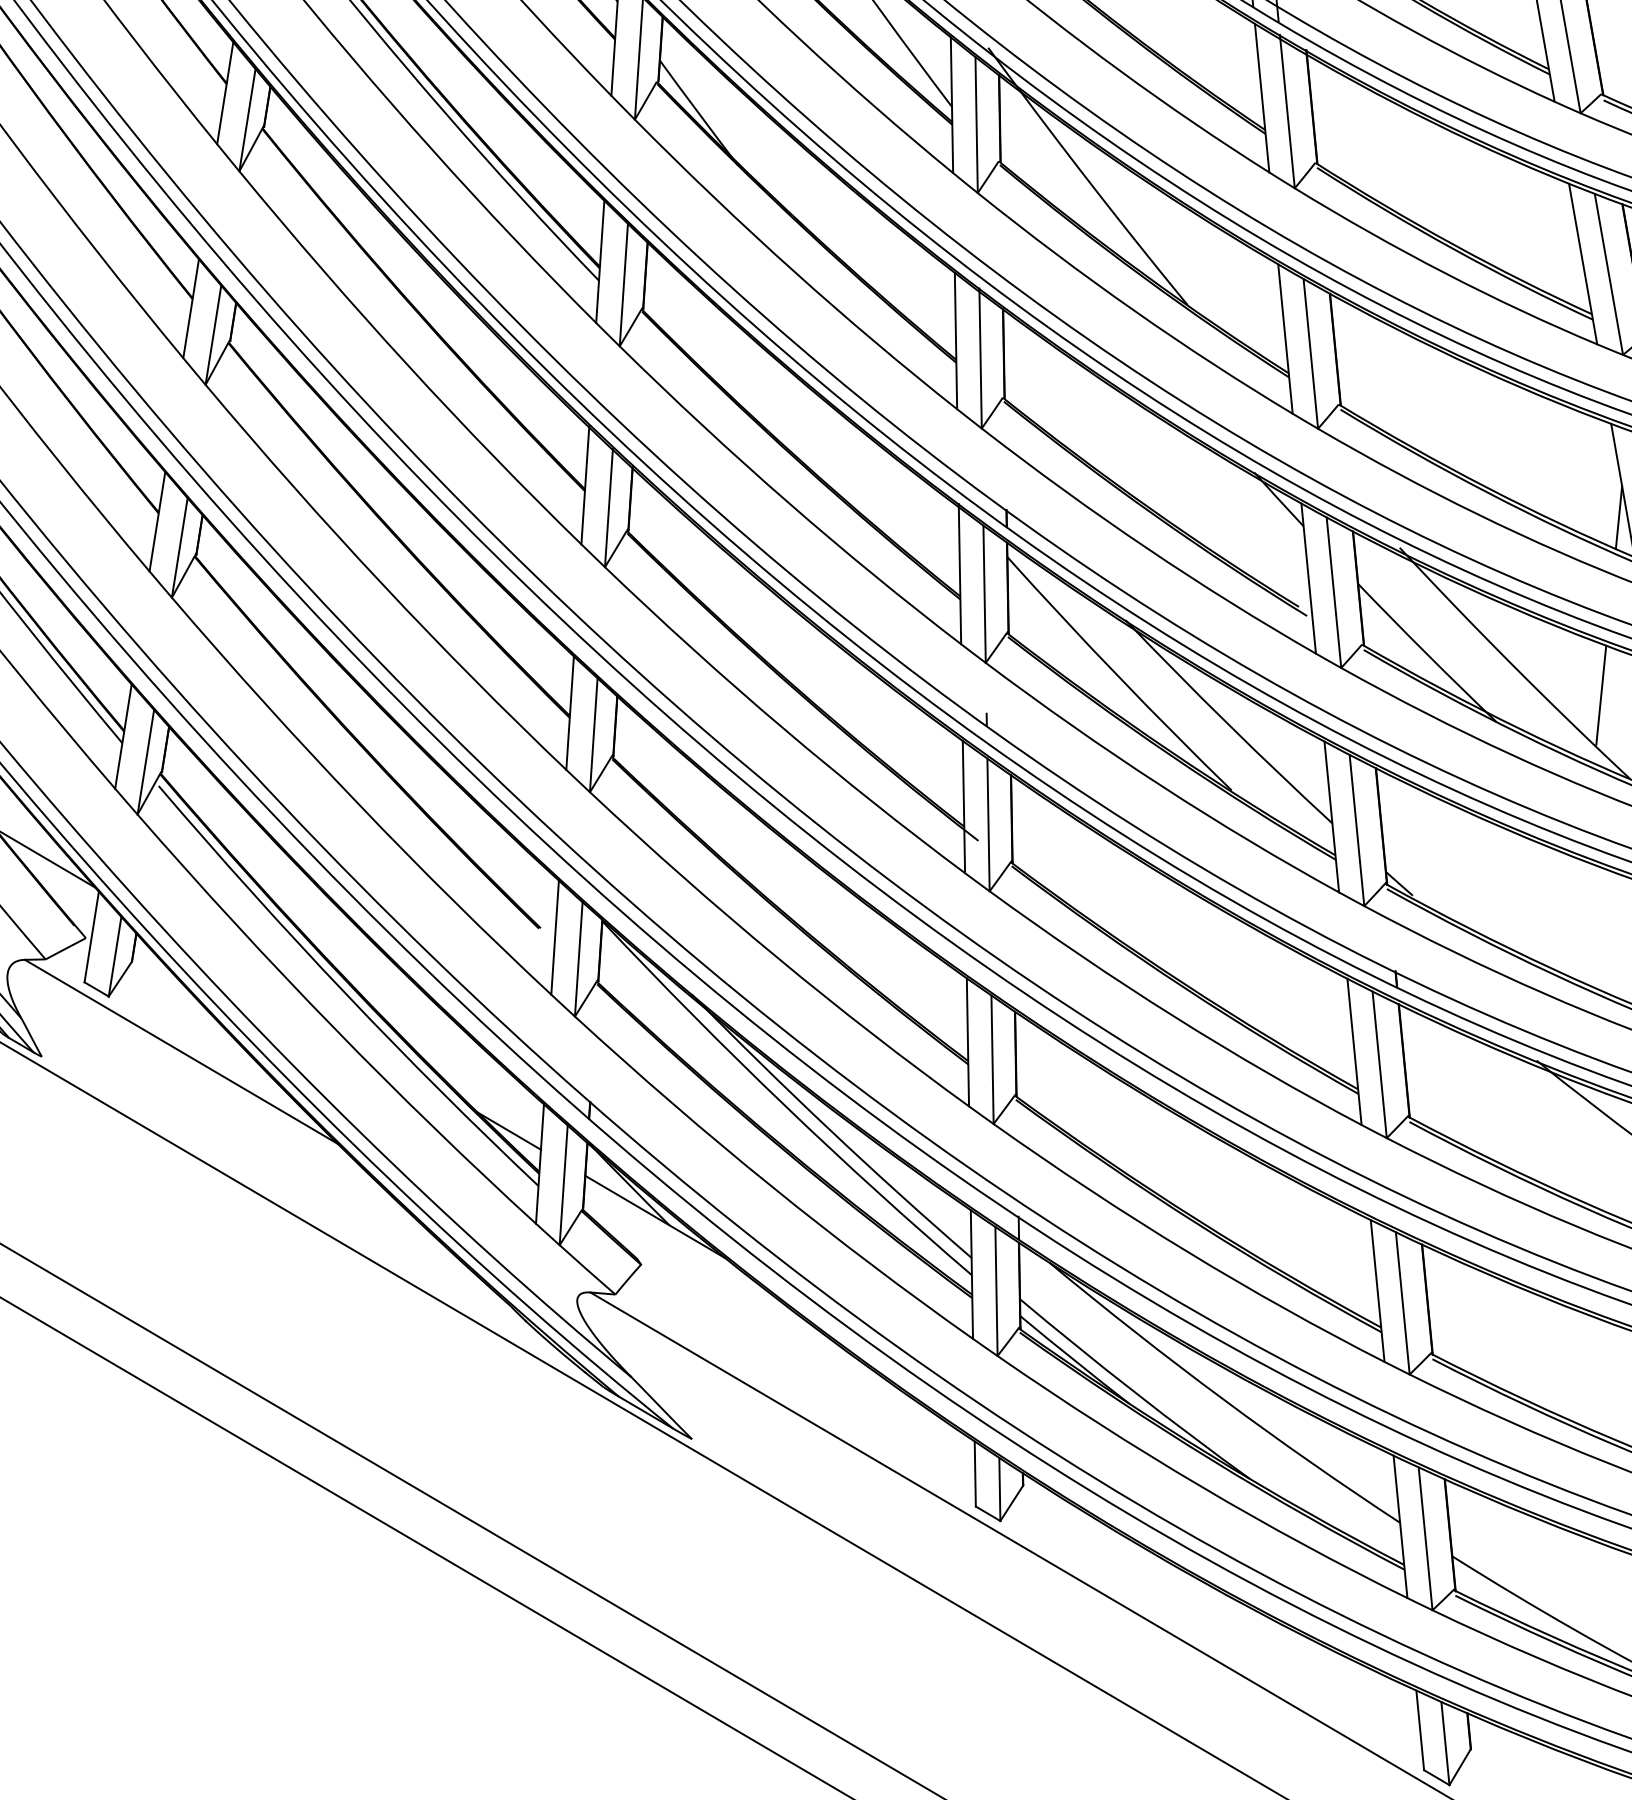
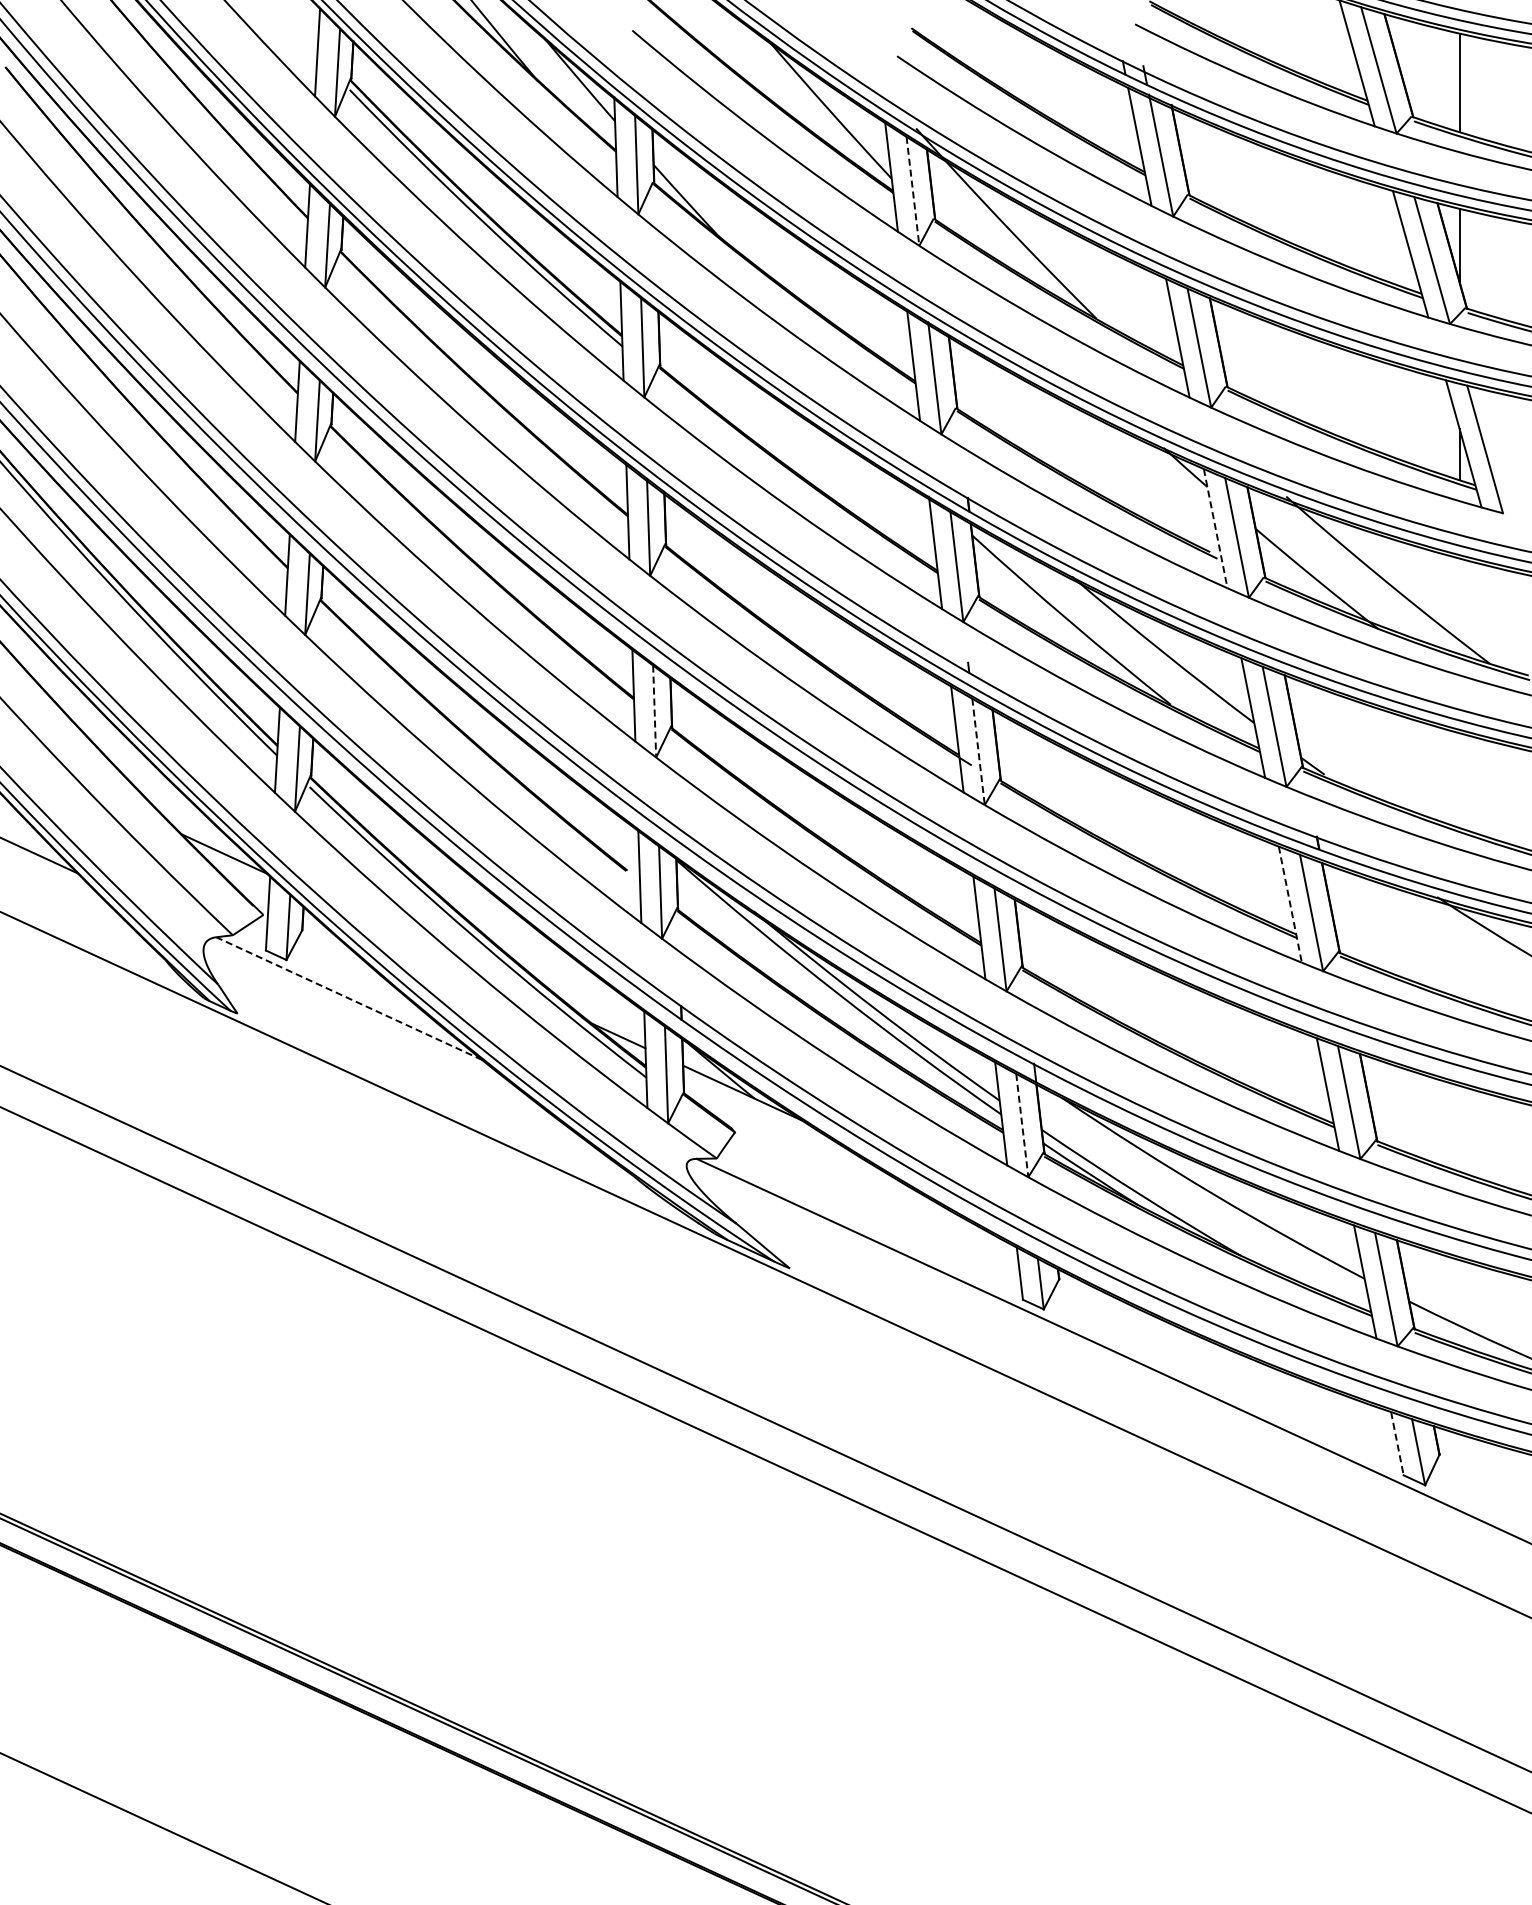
line: (976, 125) -> (912, 191), solid -> dashed
line: (1308, 578) -> (1215, 528), solid -> dashed
line: (1601, 694) -> (1459, 598), removed
line: (593, 735) -> (654, 711), solid -> dashed
line: (988, 824) -> (978, 751), solid -> dashed
line: (180, 1051) -> (348, 998), solid -> dashed
line: (1354, 1052) -> (1290, 905), solid -> dashed
line: (996, 1291) -> (1022, 1125), solid -> dashed
line: (1420, 1731) -> (1397, 1444), solid -> dashed

